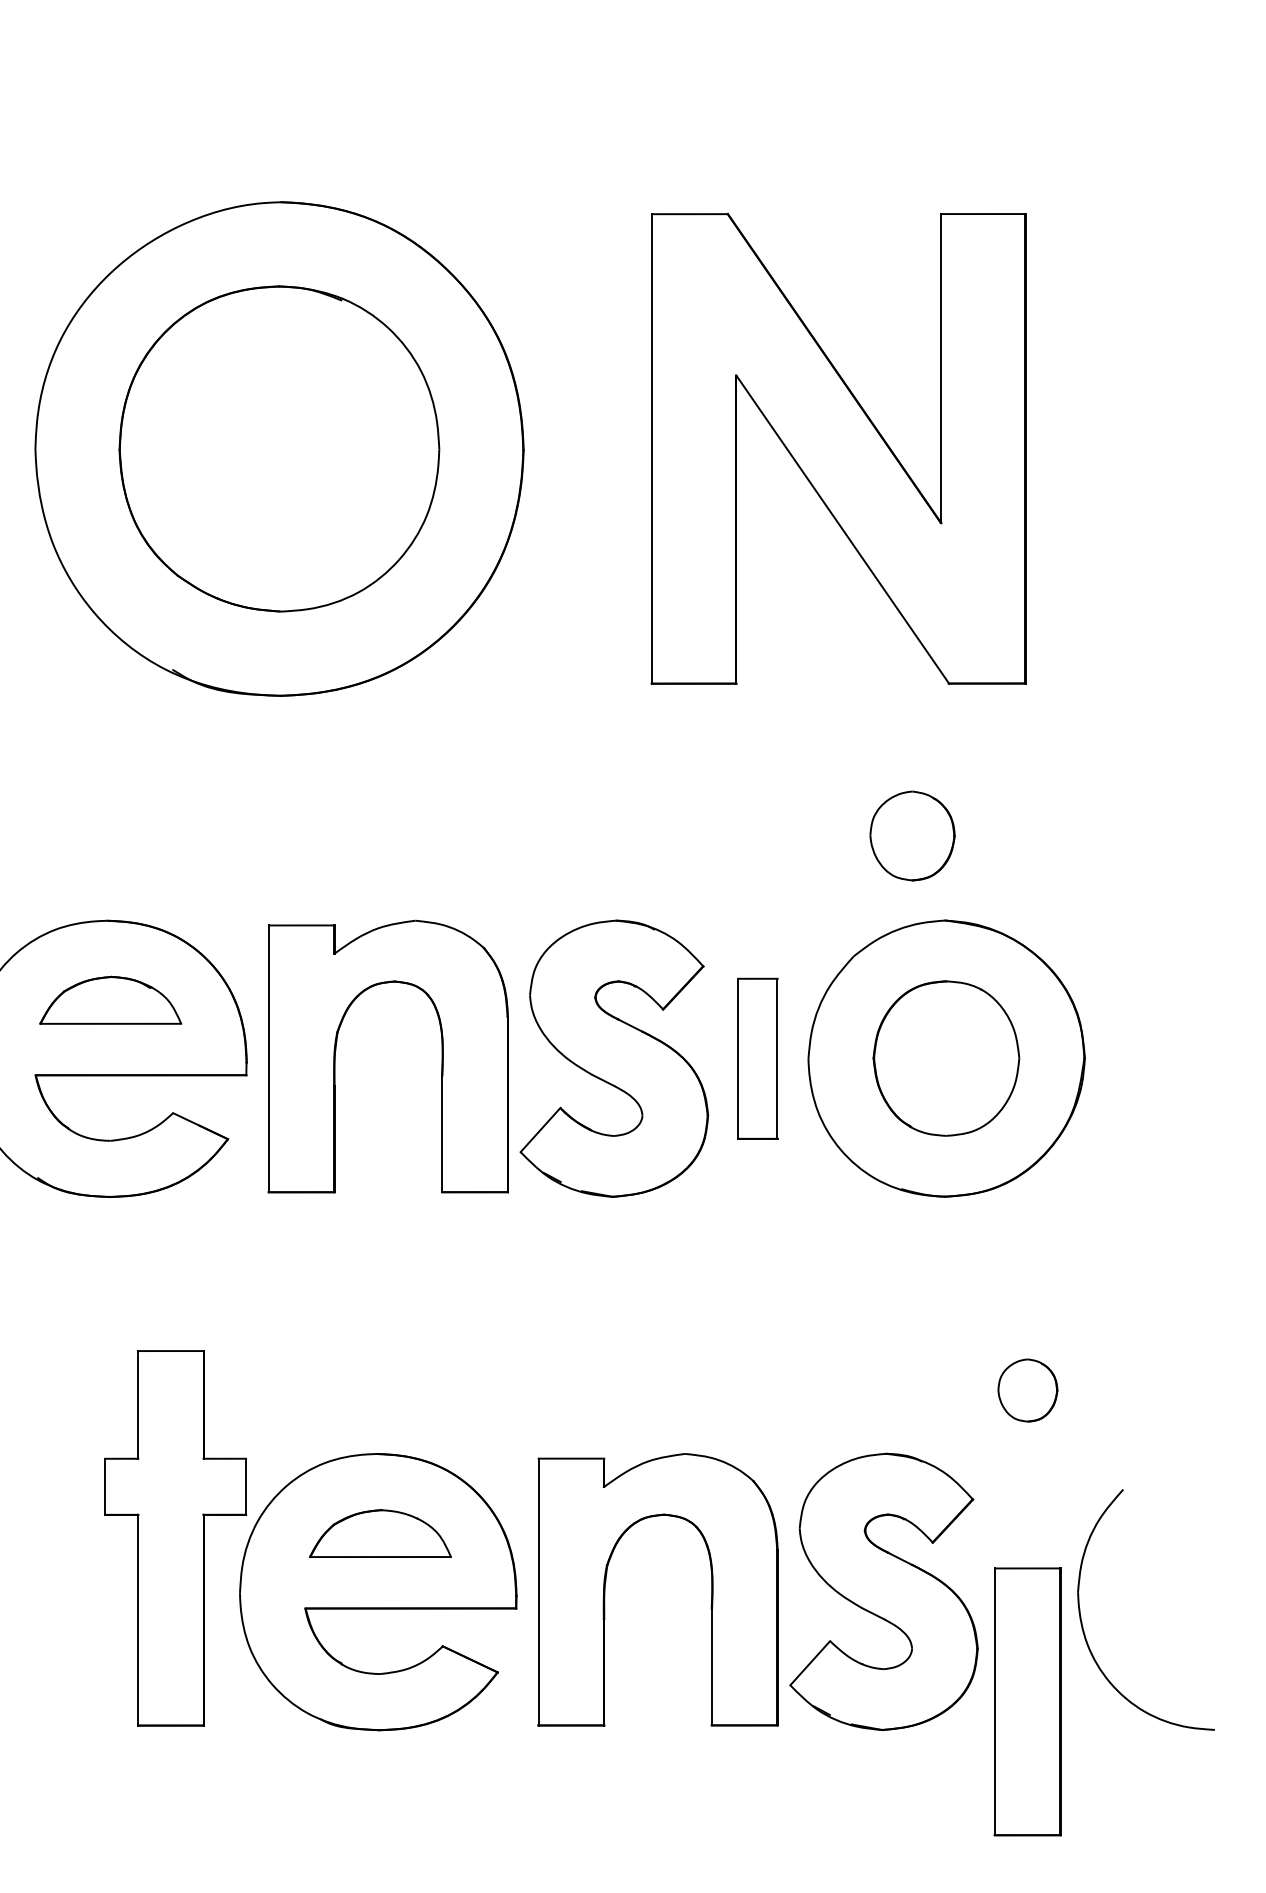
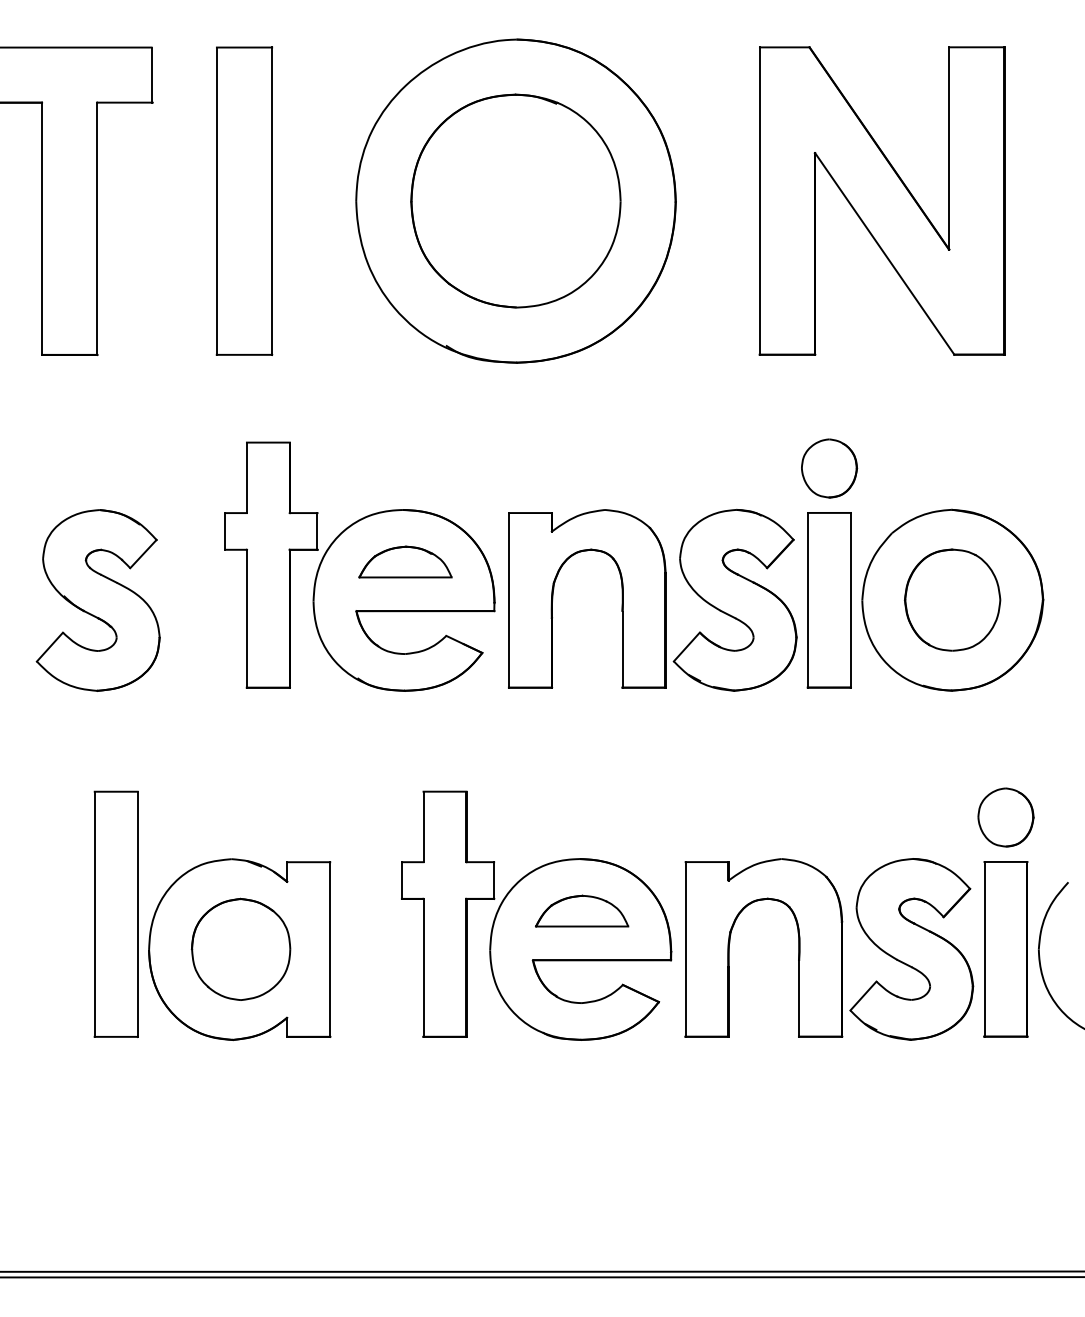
part: (912, 836) -> (829, 468), moved
part: (756, 1059) -> (828, 600), size x1.67
part: (1027, 1390) -> (1005, 817), size x1.43
part: (1027, 1702) -> (1005, 949), moved

